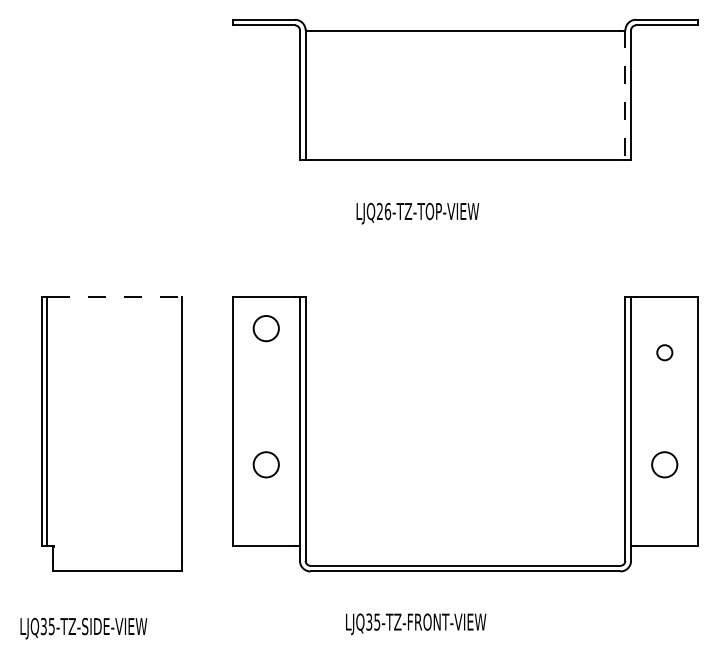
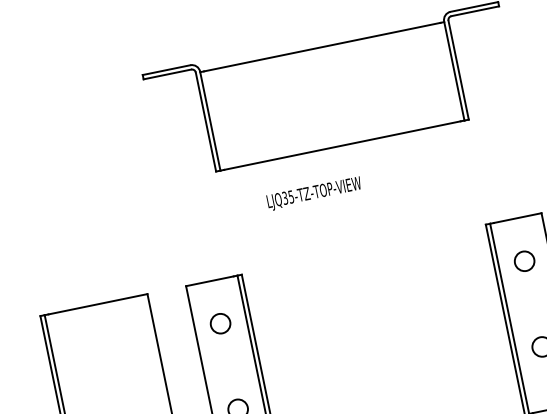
line: (625, 95) -> (454, 71), dashed -> solid
text: (384, 211) -> (288, 197), LJQ26-TZ-TOP-VIEW -> LJQ35-TZ-TOP-VIEW
line: (117, 296) -> (98, 304), dashed -> solid
circle: (265, 328) -> (219, 323), moved
circle: (664, 352) -> (524, 261), size x1.67

